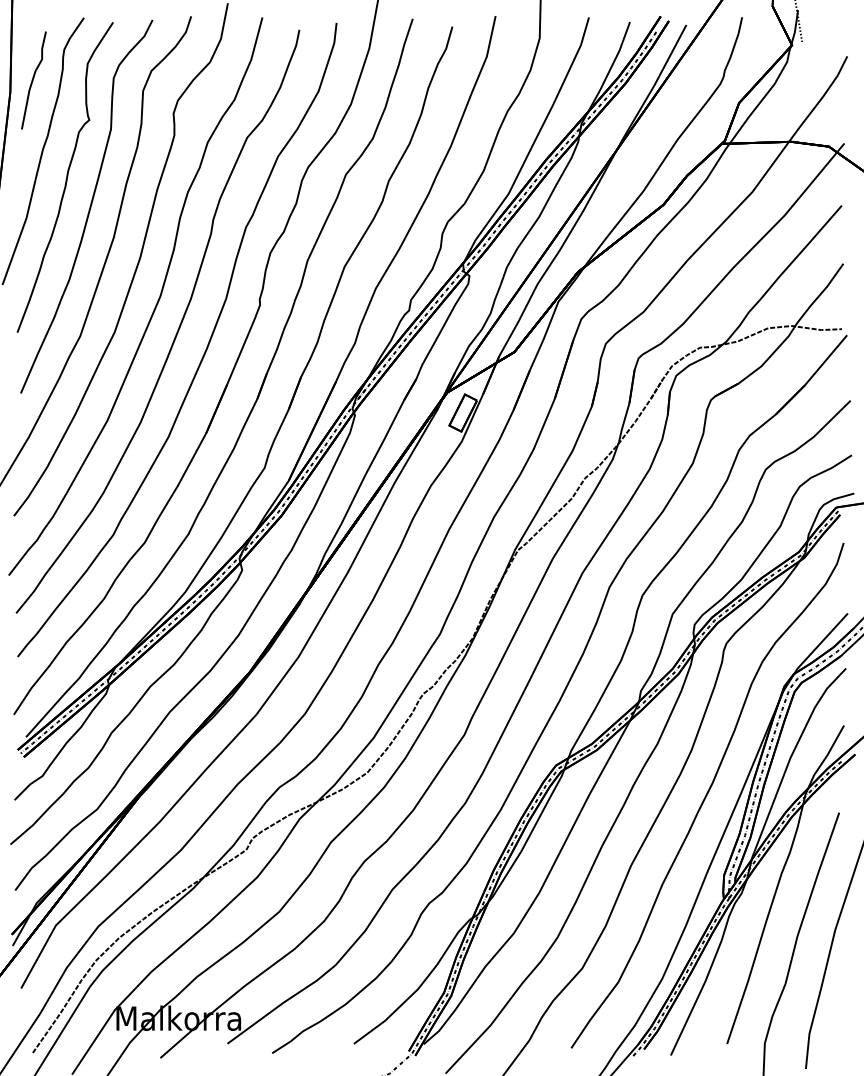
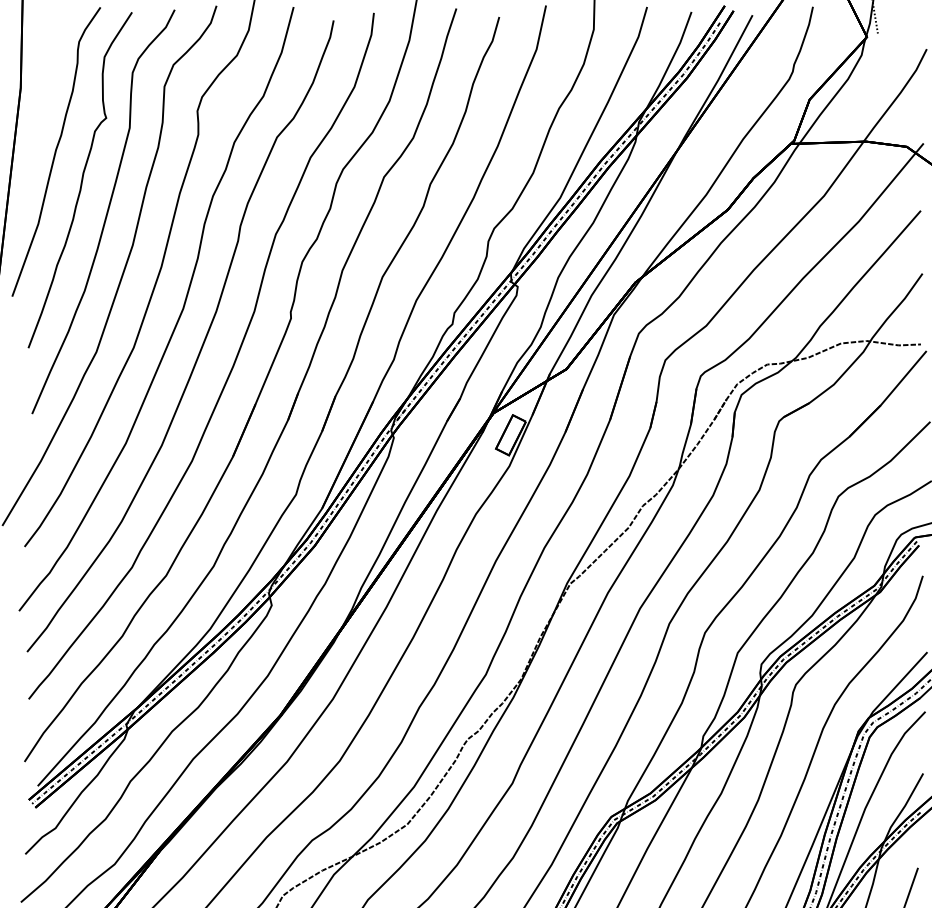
curve: (33, 80) -> (45, 75), removed

